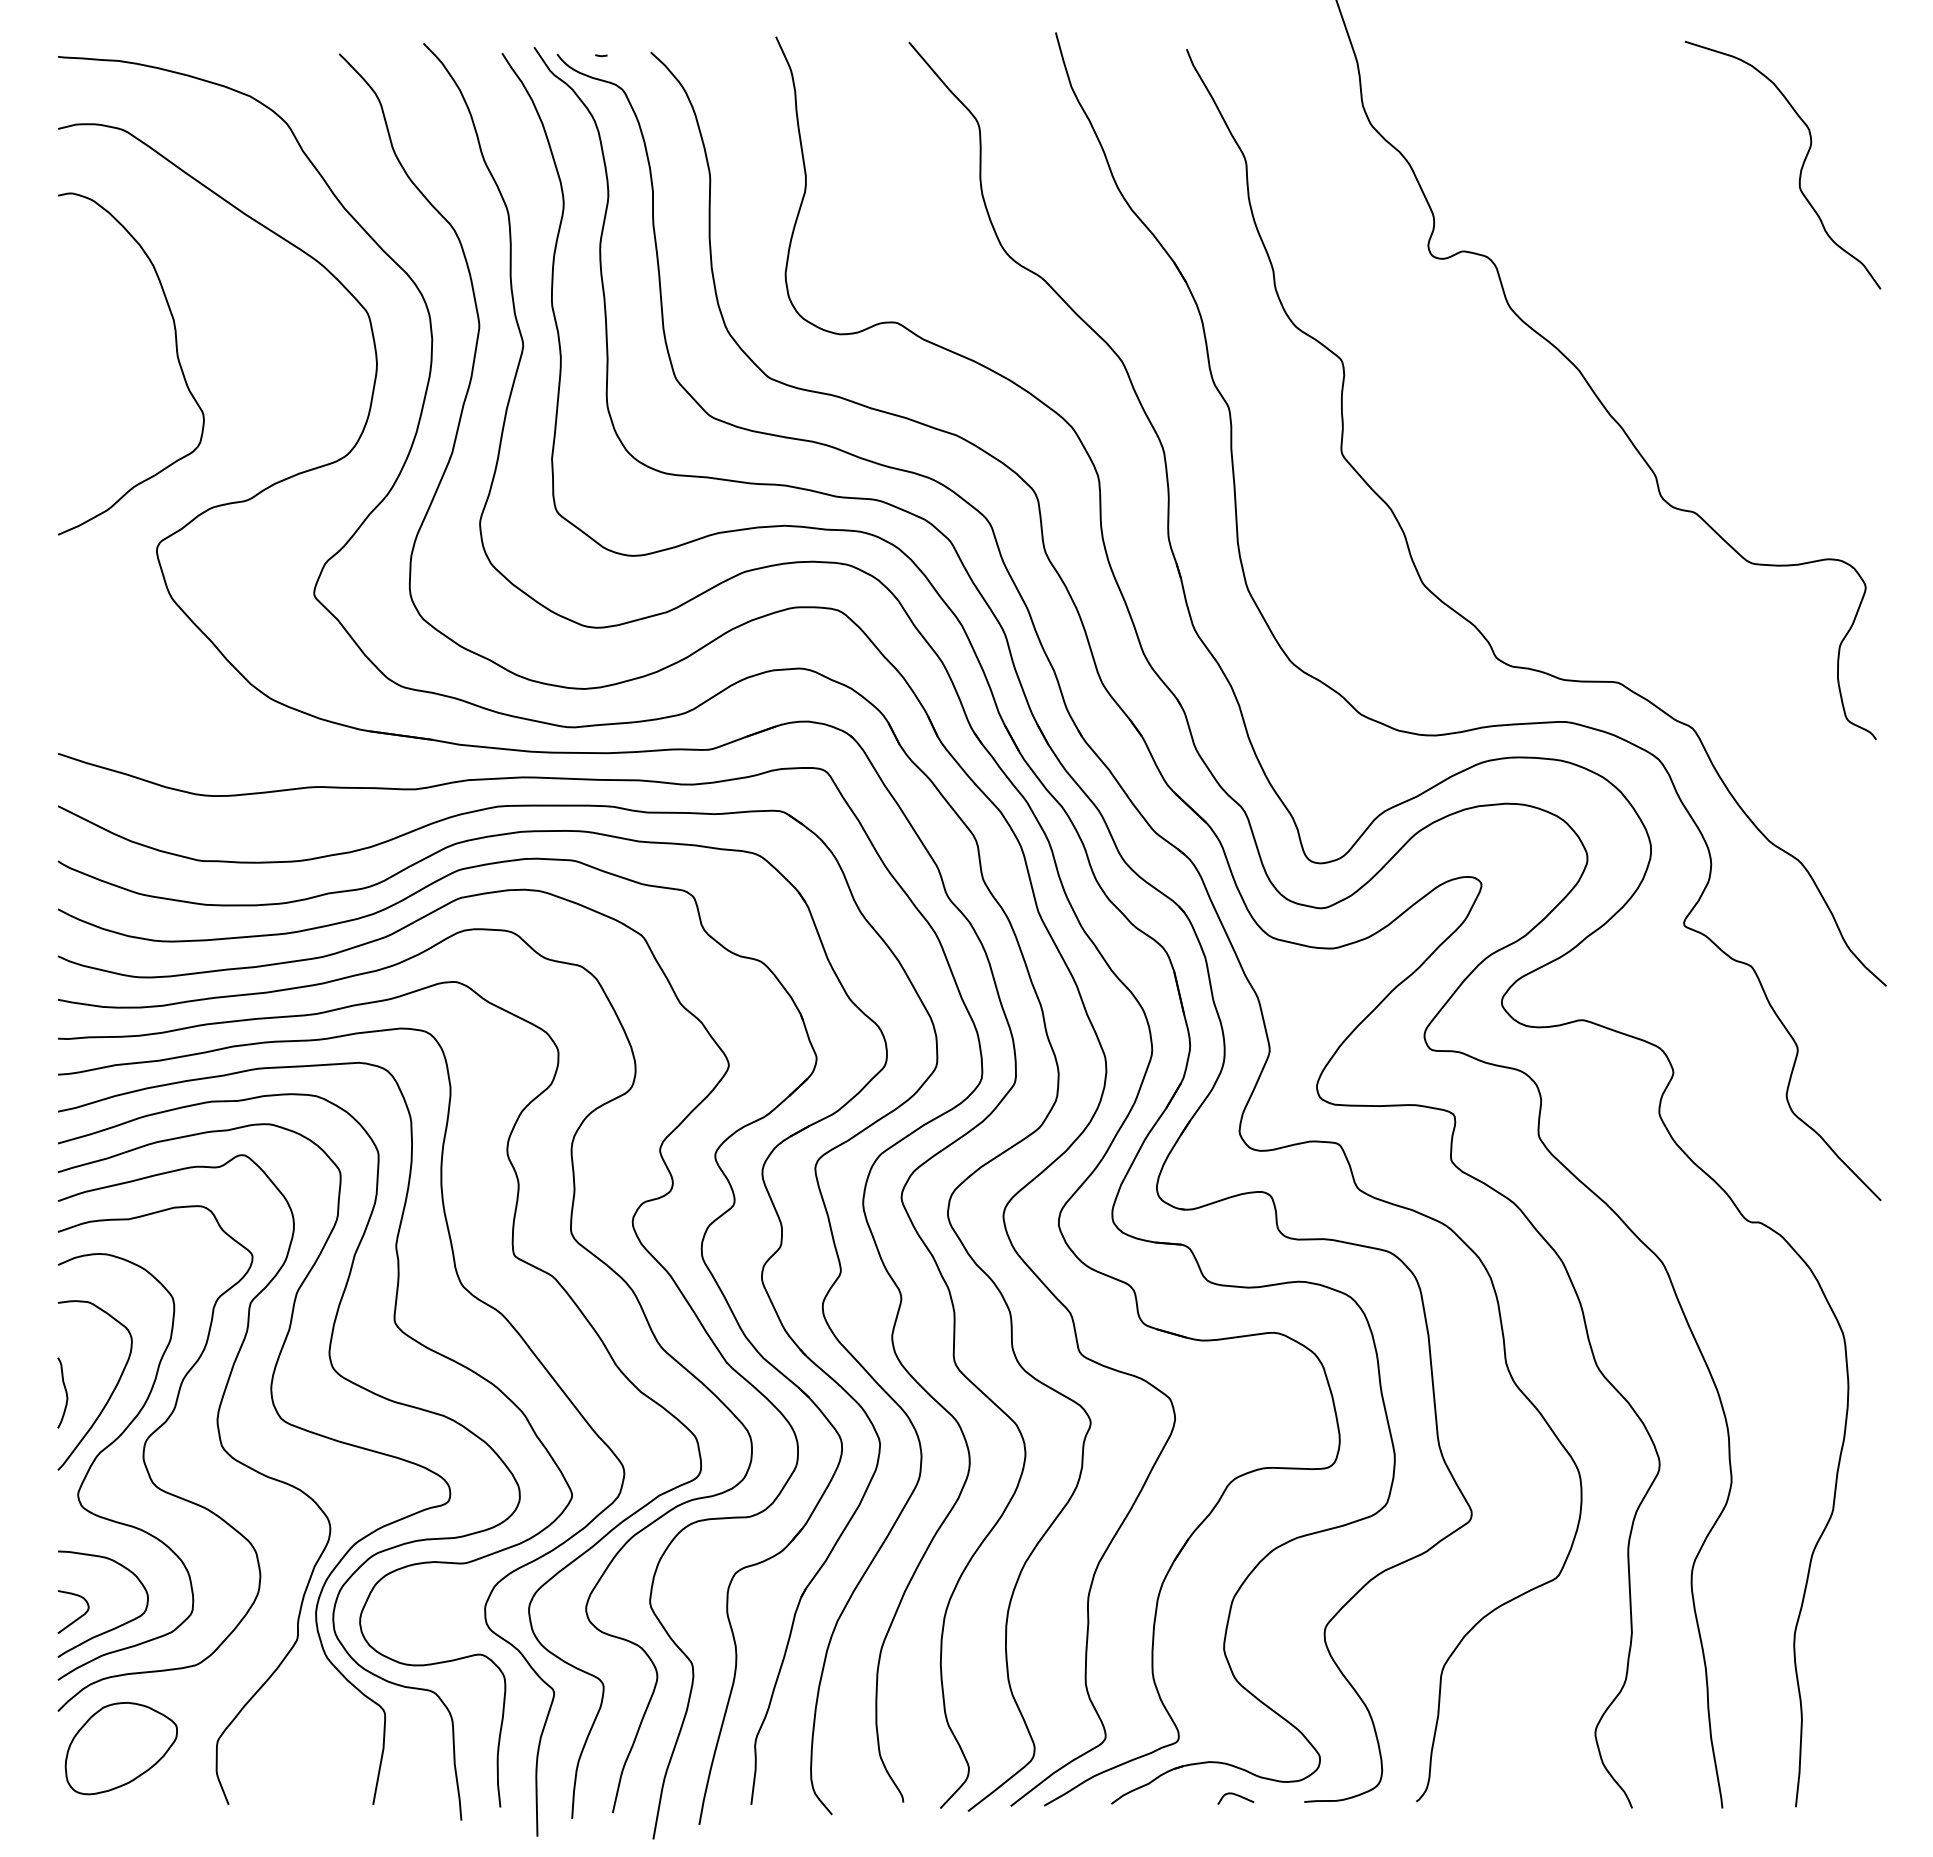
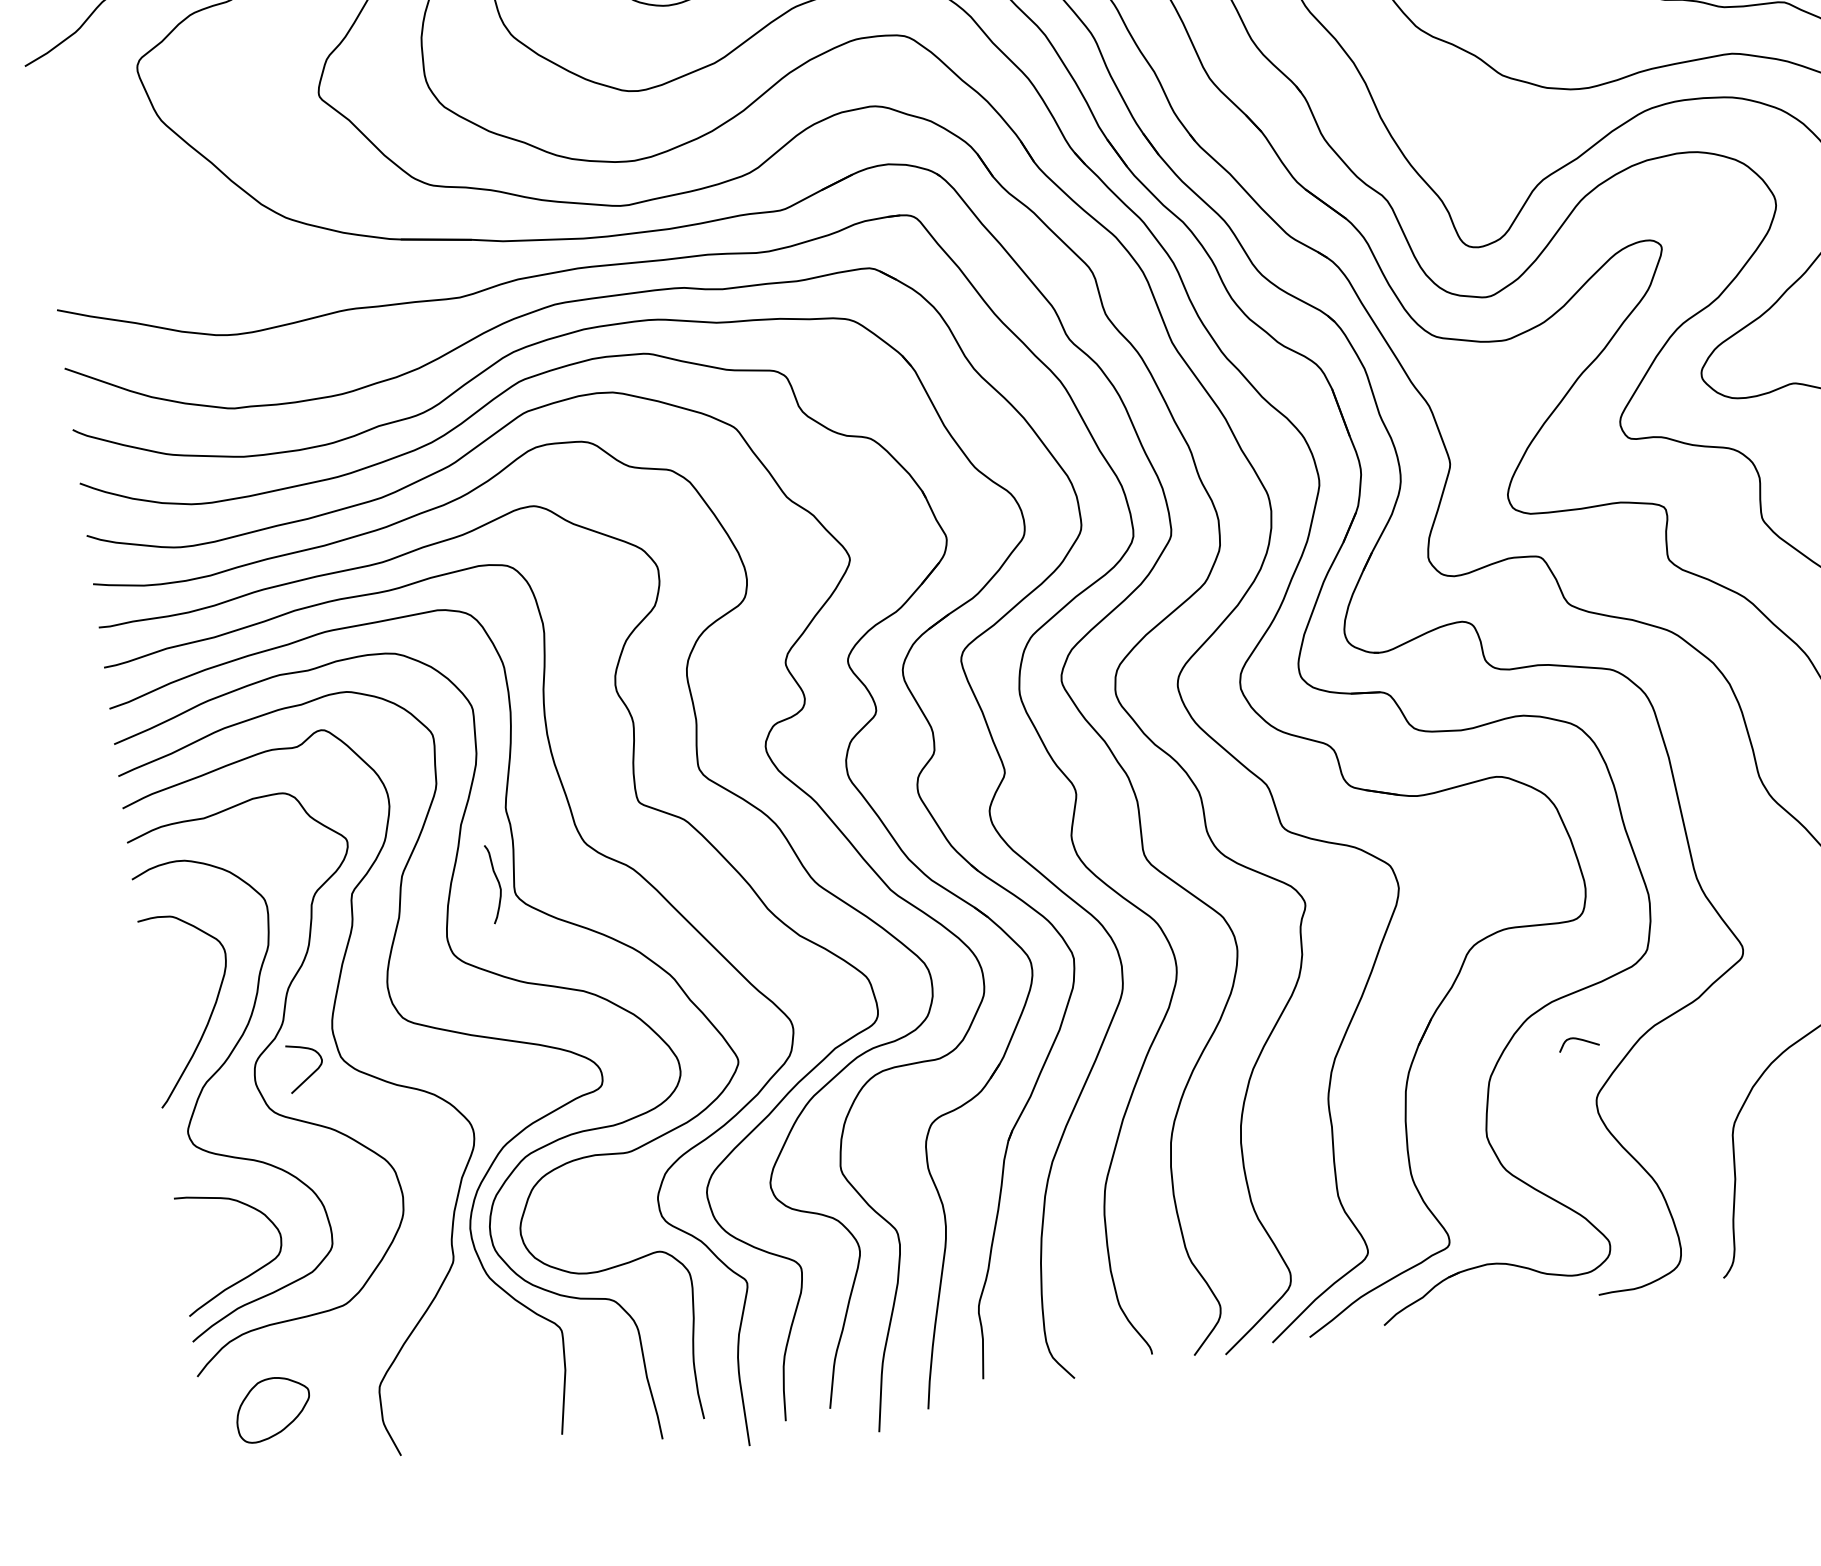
curve: (65, 1392) -> (497, 883), moved
curve: (76, 1618) -> (309, 1074), moved
part: (120, 1748) -> (272, 1408), size x0.6
curve: (1237, 1796) -> (1580, 1040), moved

